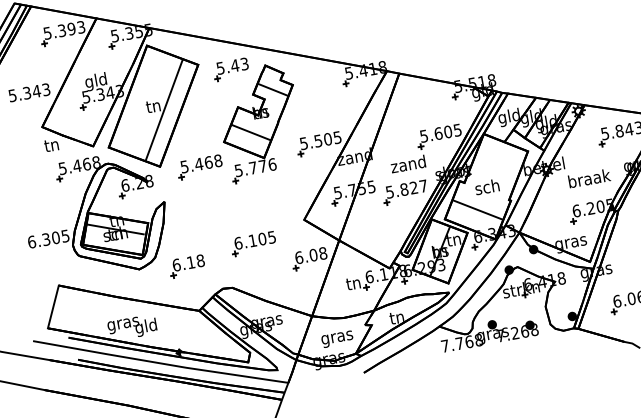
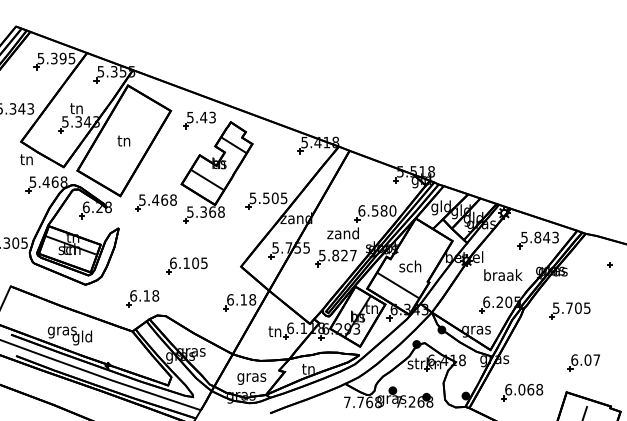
text: (81, 26) -> (72, 57), 5.393 -> 5.395
text: (95, 81) -> (76, 109), gld -> tn
line: (163, 109) -> (132, 145), removed
text: (440, 132) -> (377, 210), 5.605 -> 6.580
text: (262, 165) -> (212, 211), 5.776 -> 5.368
part: (253, 243) -> (186, 265), moved
text: (313, 254) -> (243, 299), 6.08 -> 6.18
part: (186, 266) -> (142, 298), moved

